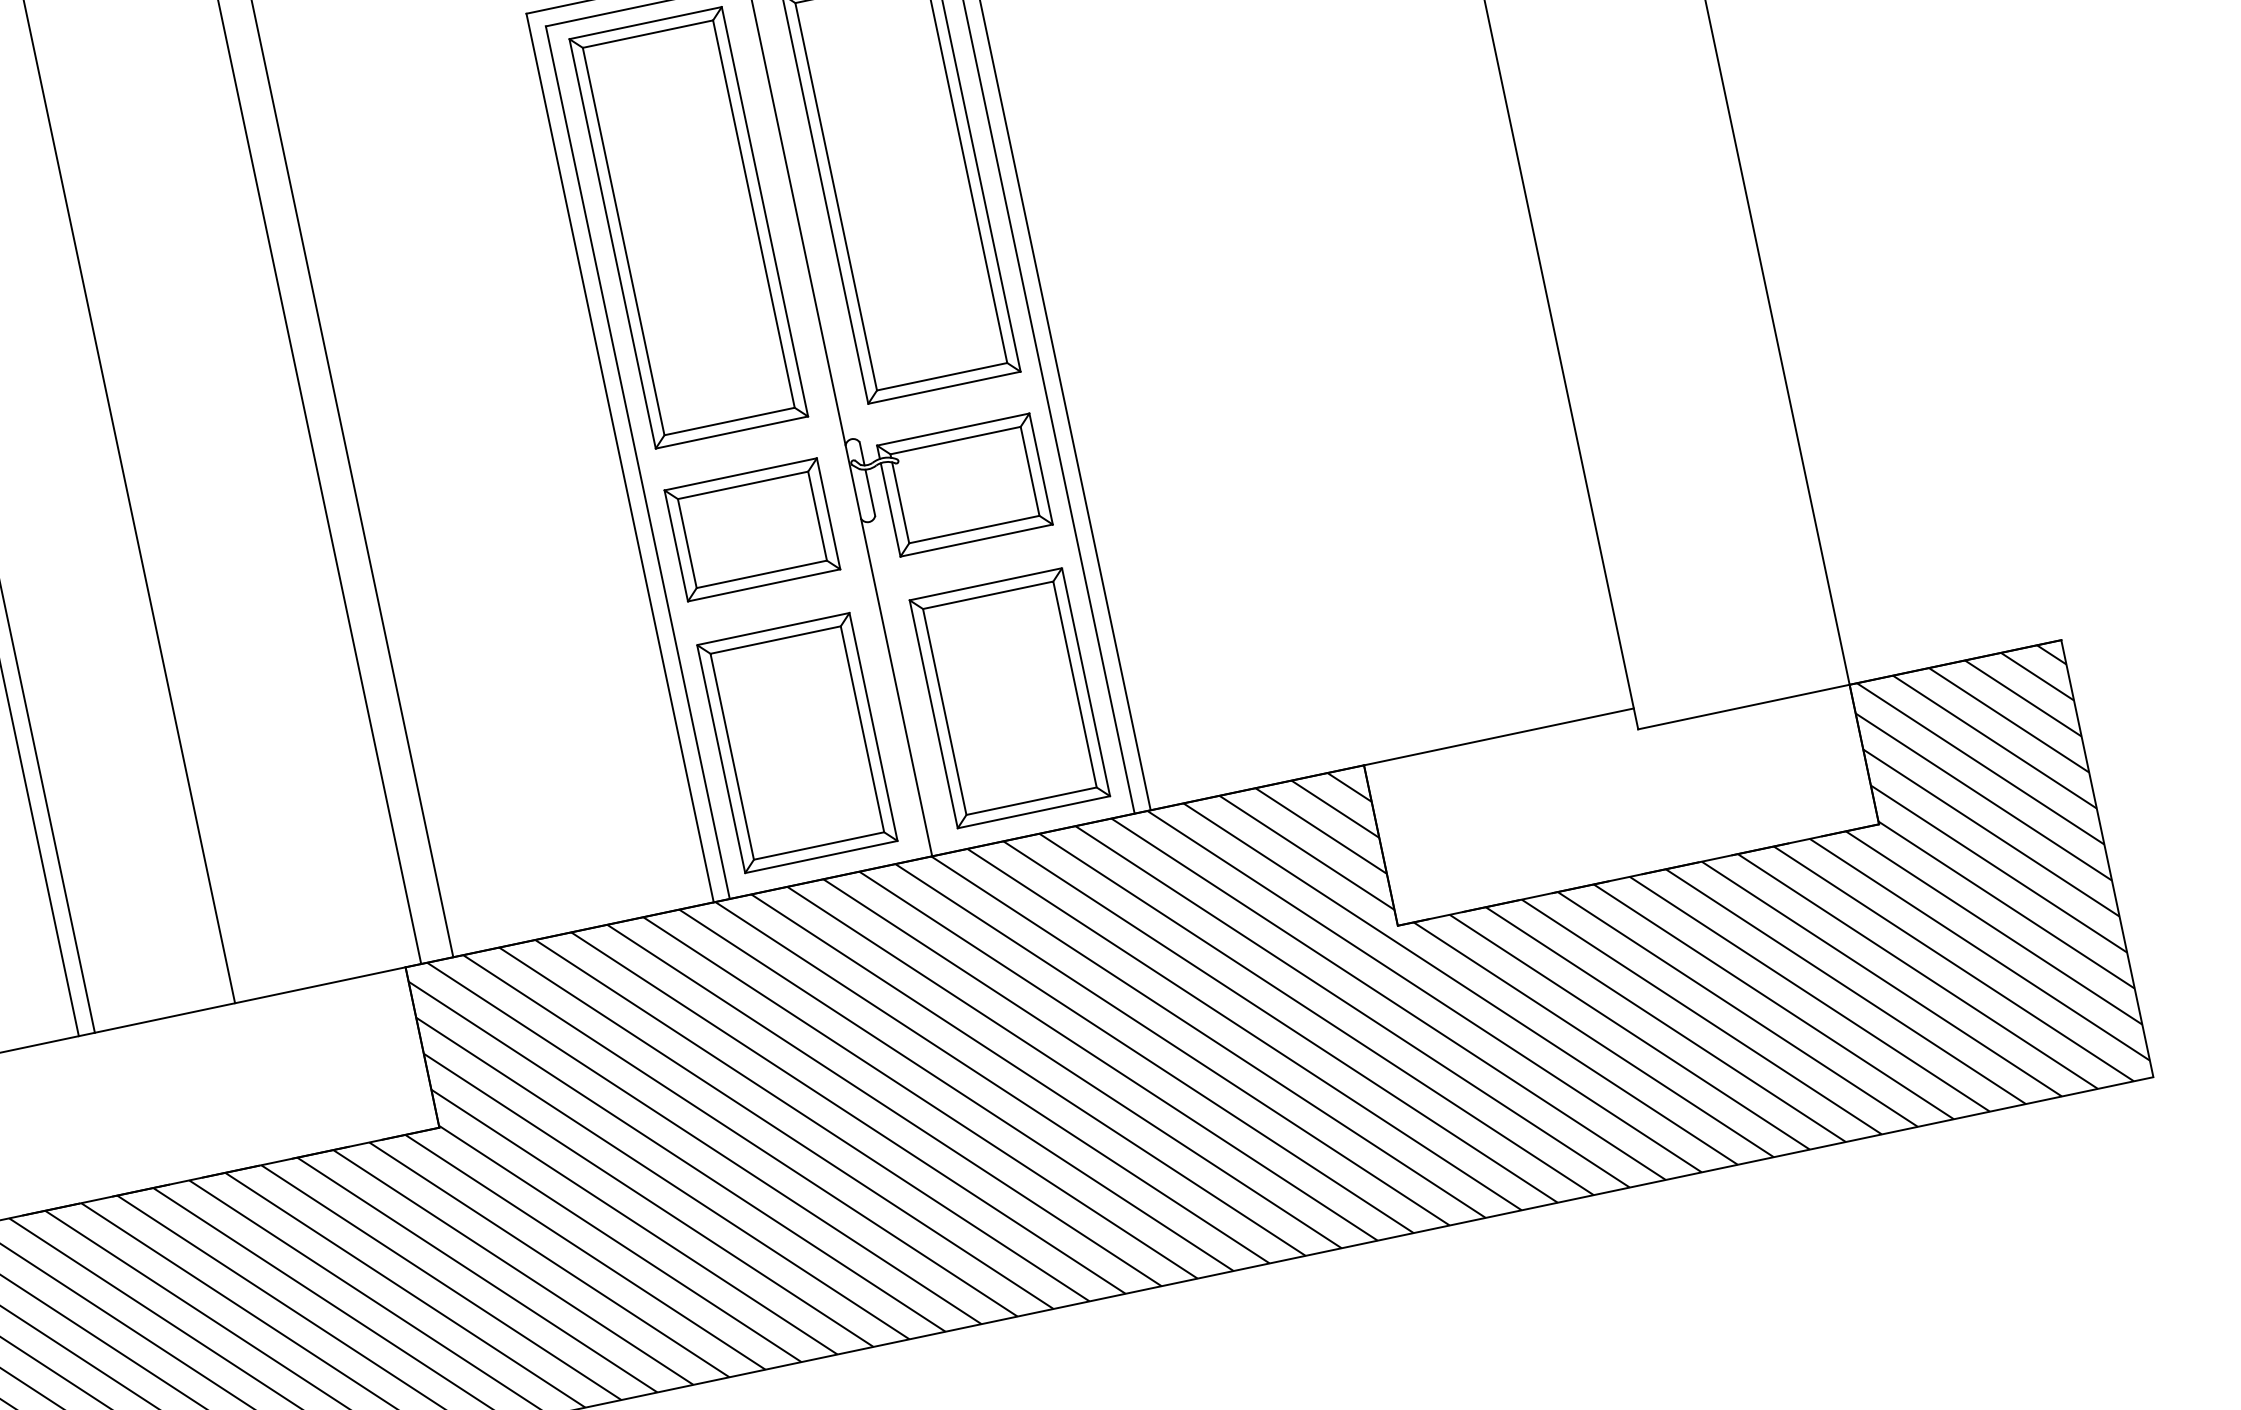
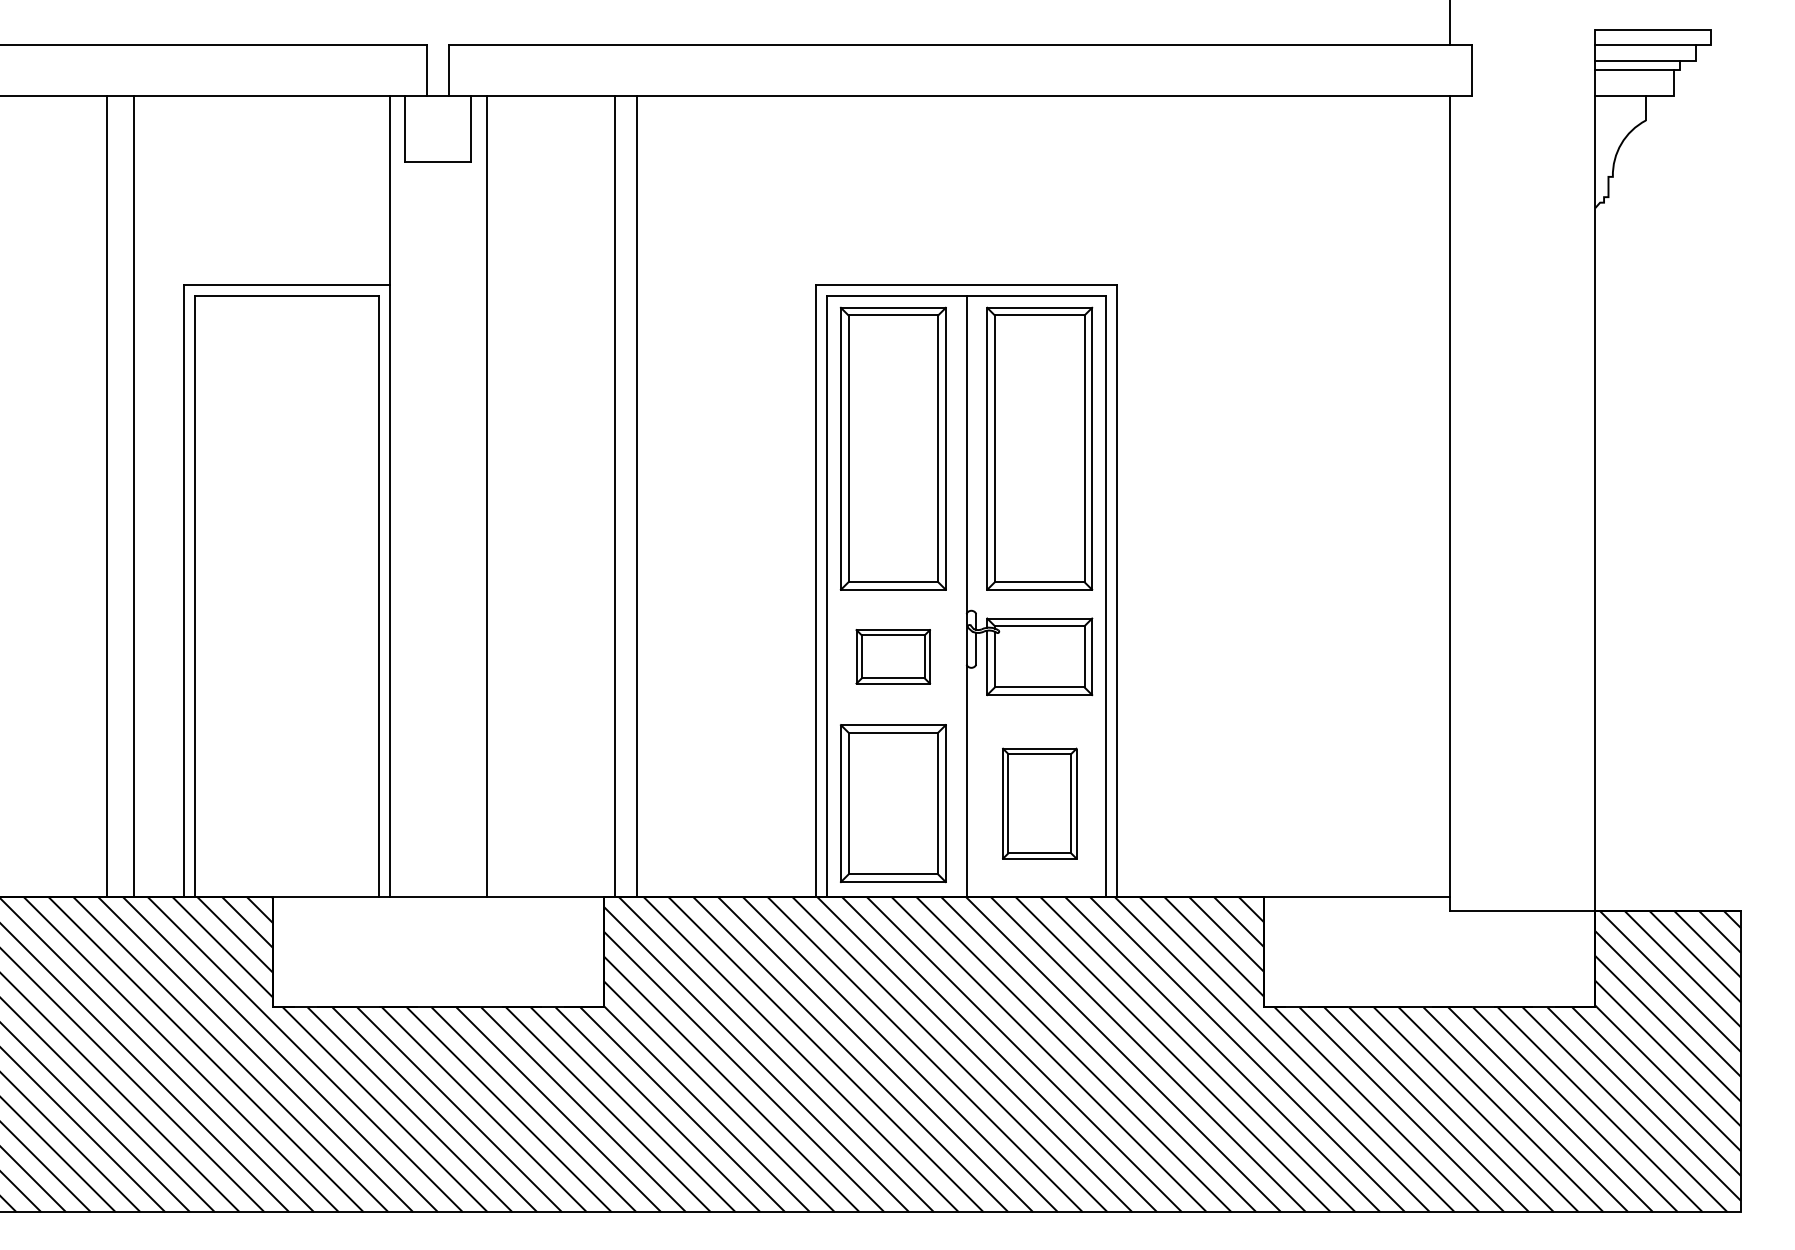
part: (751, 529) -> (892, 656), size x0.7
part: (1009, 698) -> (1039, 803), size x0.7

